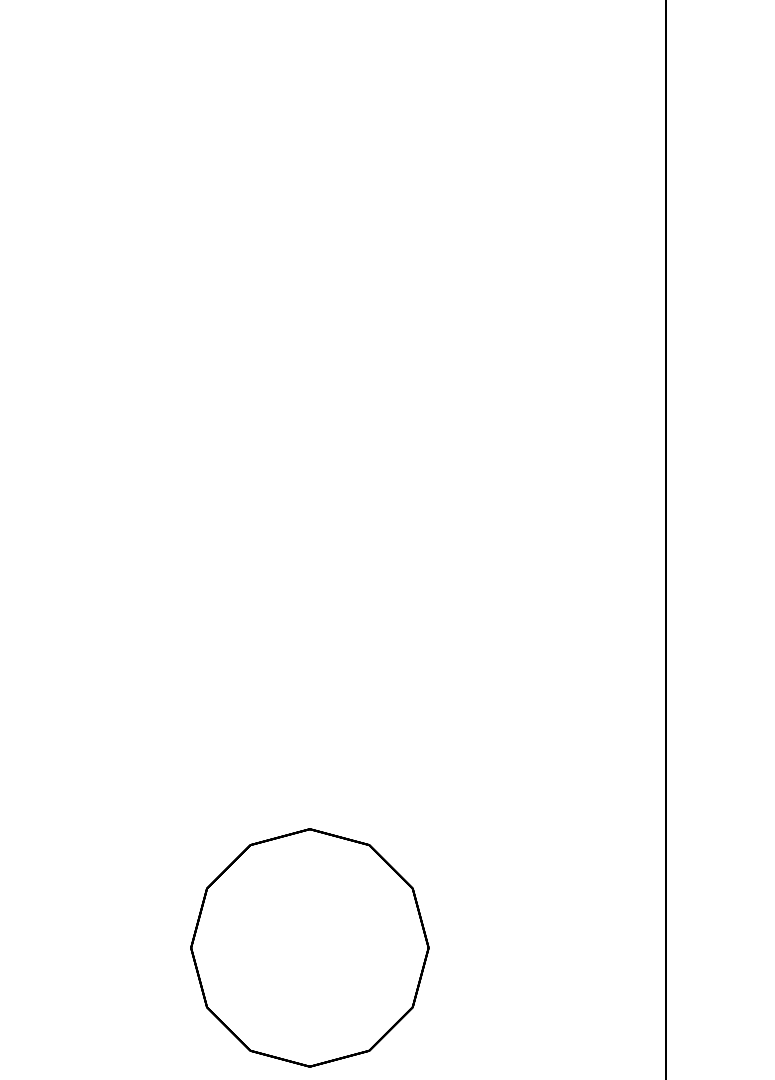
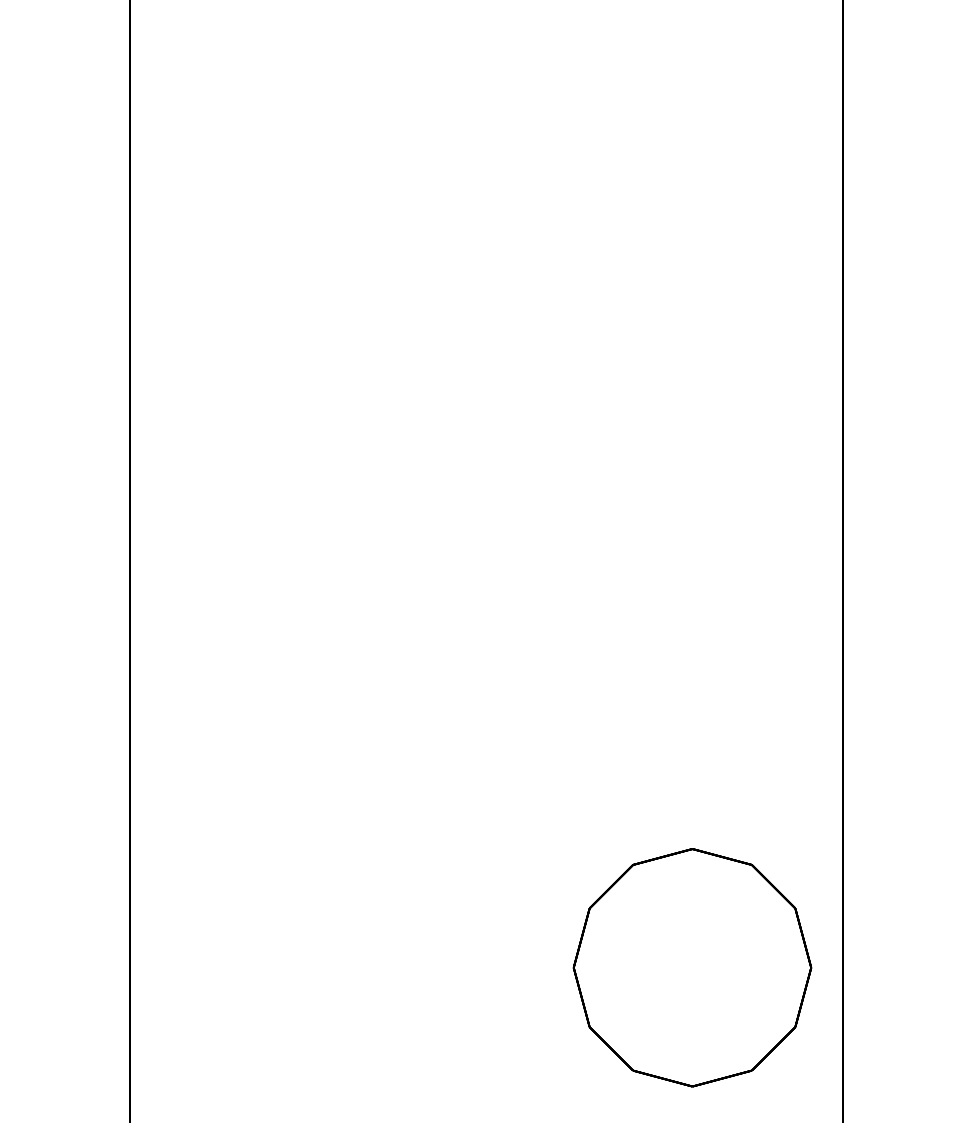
part: (309, 947) -> (692, 967), moved

